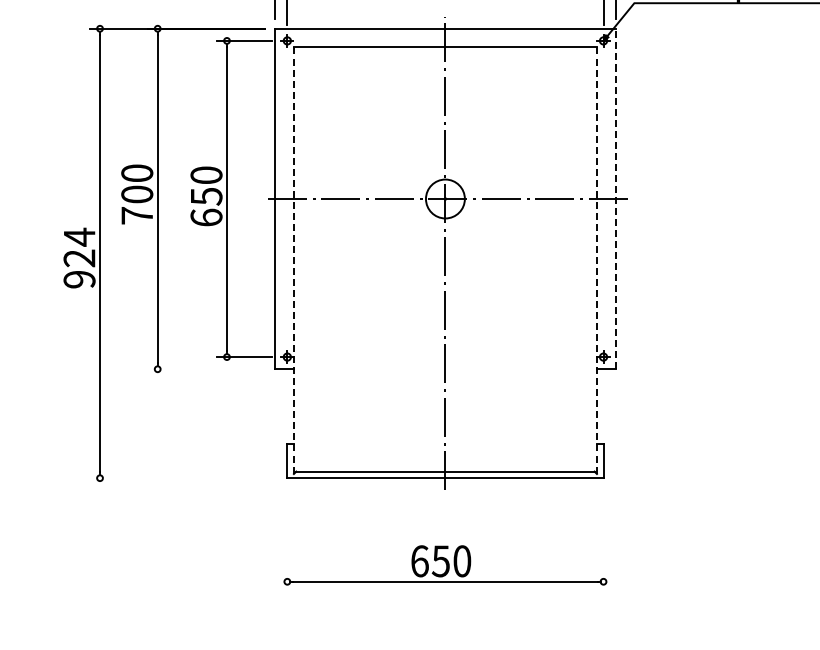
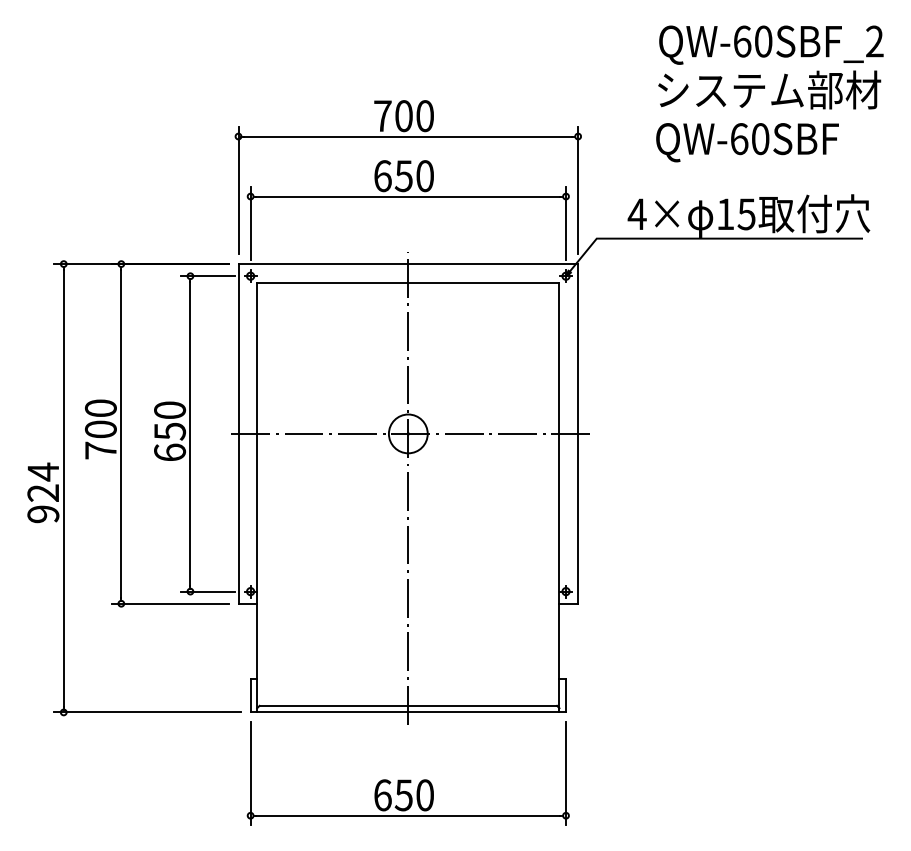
line: (616, 198) -> (578, 433), dashed -> solid
line: (294, 262) -> (257, 497), dashed -> solid
line: (596, 262) -> (559, 497), dashed -> solid
line: (206, 369) -> (169, 603), added
line: (183, 478) -> (147, 712), added
line: (287, 539) -> (250, 773), added
line: (604, 539) -> (566, 773), added

